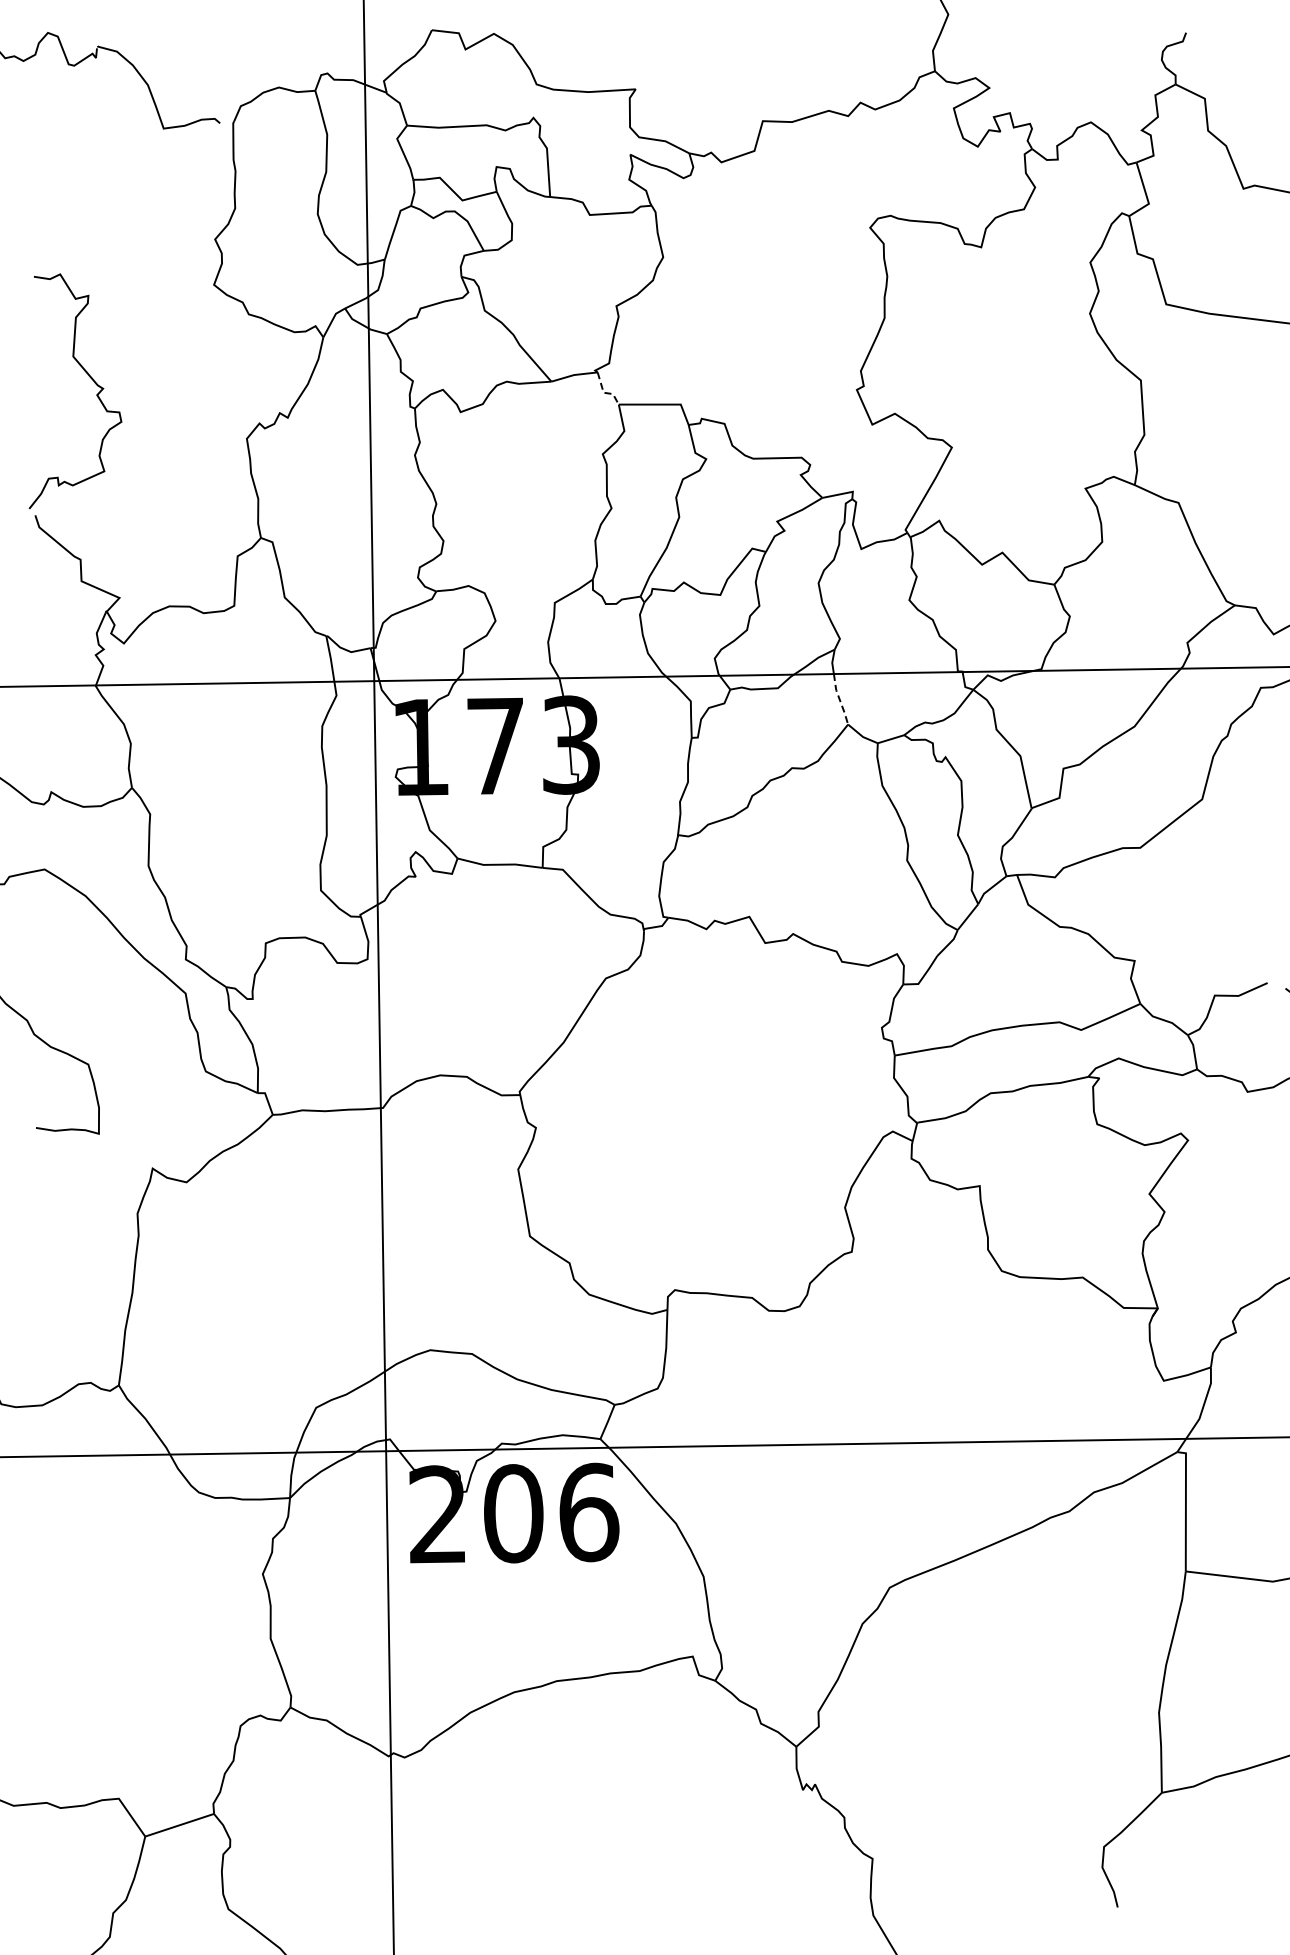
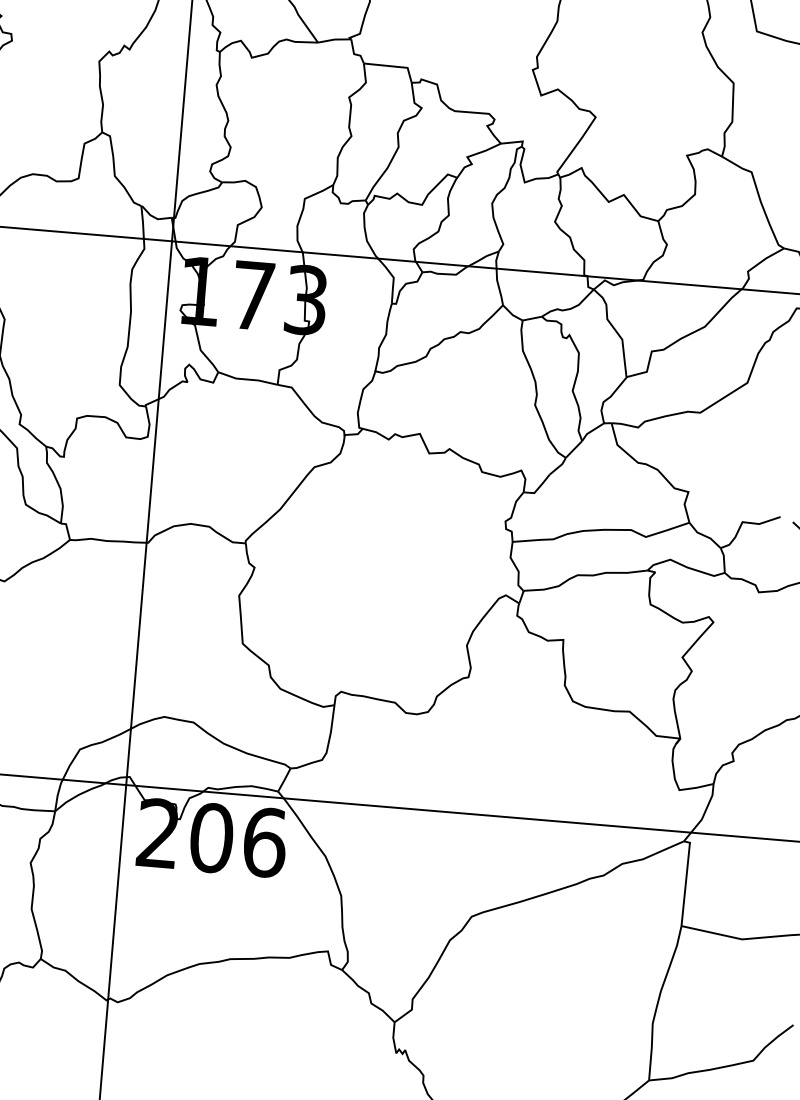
line: (603, 392) -> (353, 53), dashed -> solid
line: (839, 699) -> (498, 286), dashed -> solid

